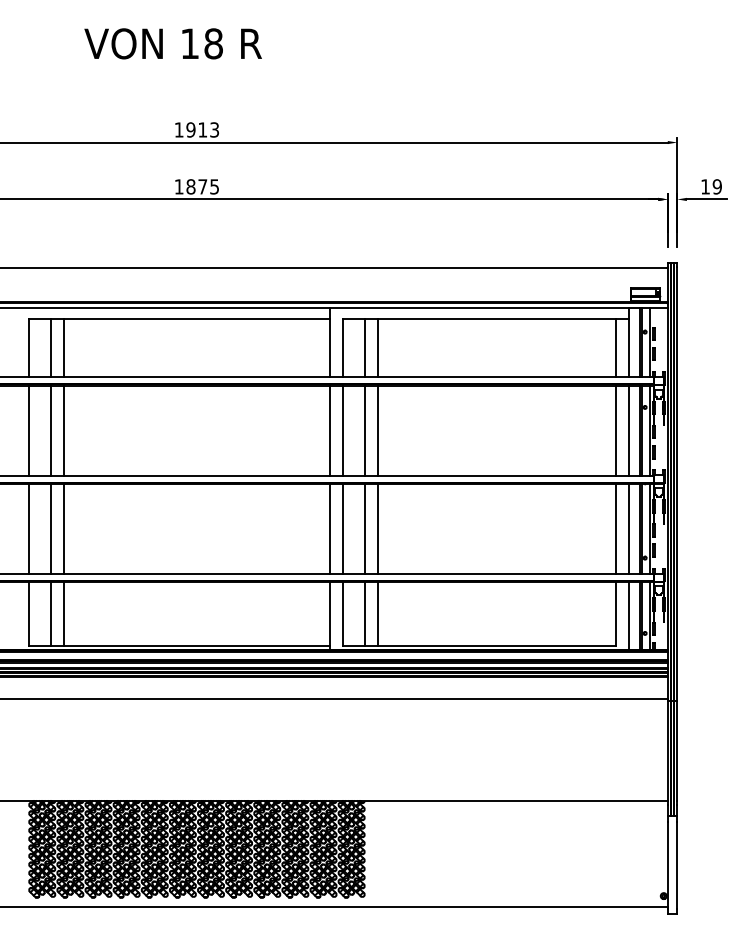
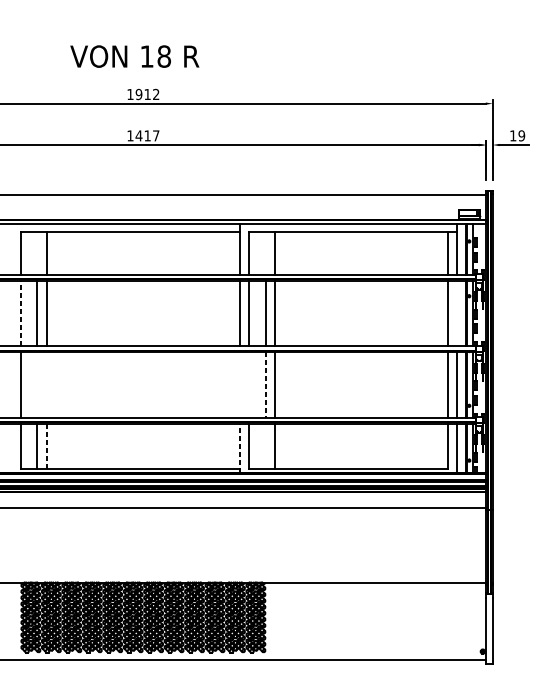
text: (172, 43) -> (134, 56), moved
text: (214, 129) -> (156, 94), 1913 -> 1912
text: (202, 186) -> (147, 135), 1875 -> 1417
line: (51, 348) -> (37, 253), removed
line: (365, 348) -> (265, 253), removed
line: (28, 430) -> (20, 313), solid -> dashed
line: (628, 430) -> (457, 313), removed
line: (51, 529) -> (37, 385), removed
line: (63, 529) -> (46, 385), removed
line: (330, 529) -> (240, 385), removed
line: (342, 529) -> (249, 385), removed
line: (365, 529) -> (265, 385), solid -> dashed
line: (365, 613) -> (265, 446), removed
line: (63, 614) -> (46, 446), solid -> dashed
line: (330, 616) -> (240, 448), solid -> dashed

